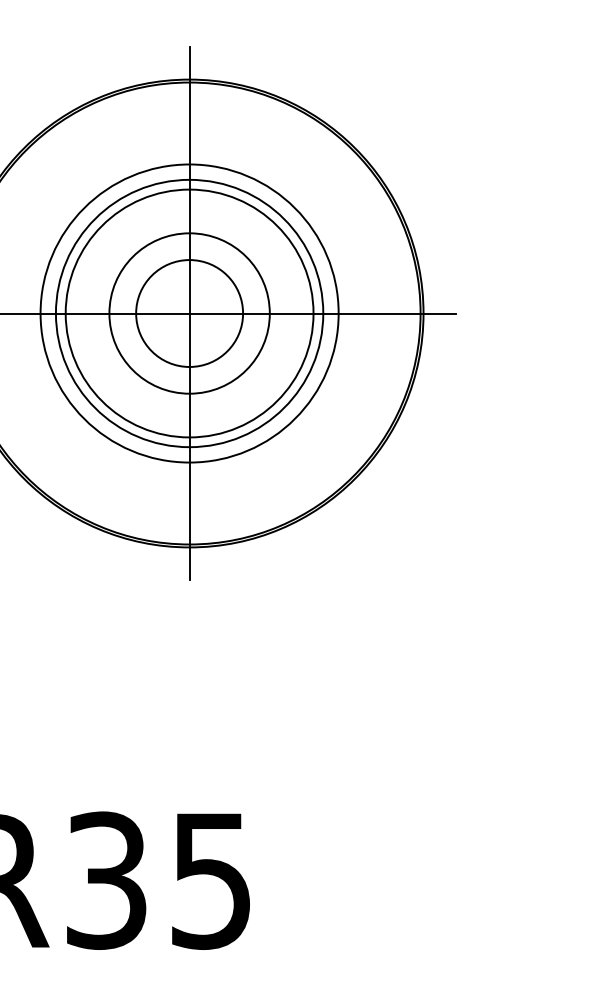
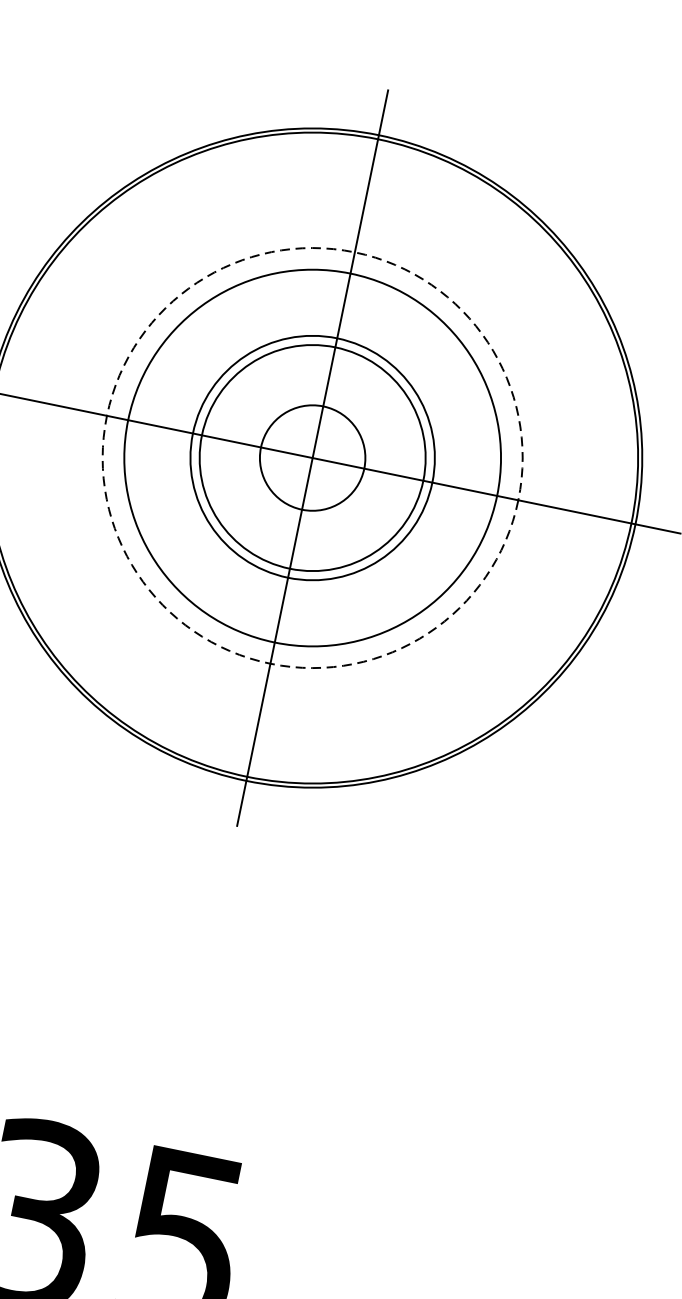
circle: (189, 313) -> (312, 457), size x0.7
circle: (189, 313) -> (312, 457), size x0.7
circle: (189, 313) -> (312, 457), solid -> dashed

